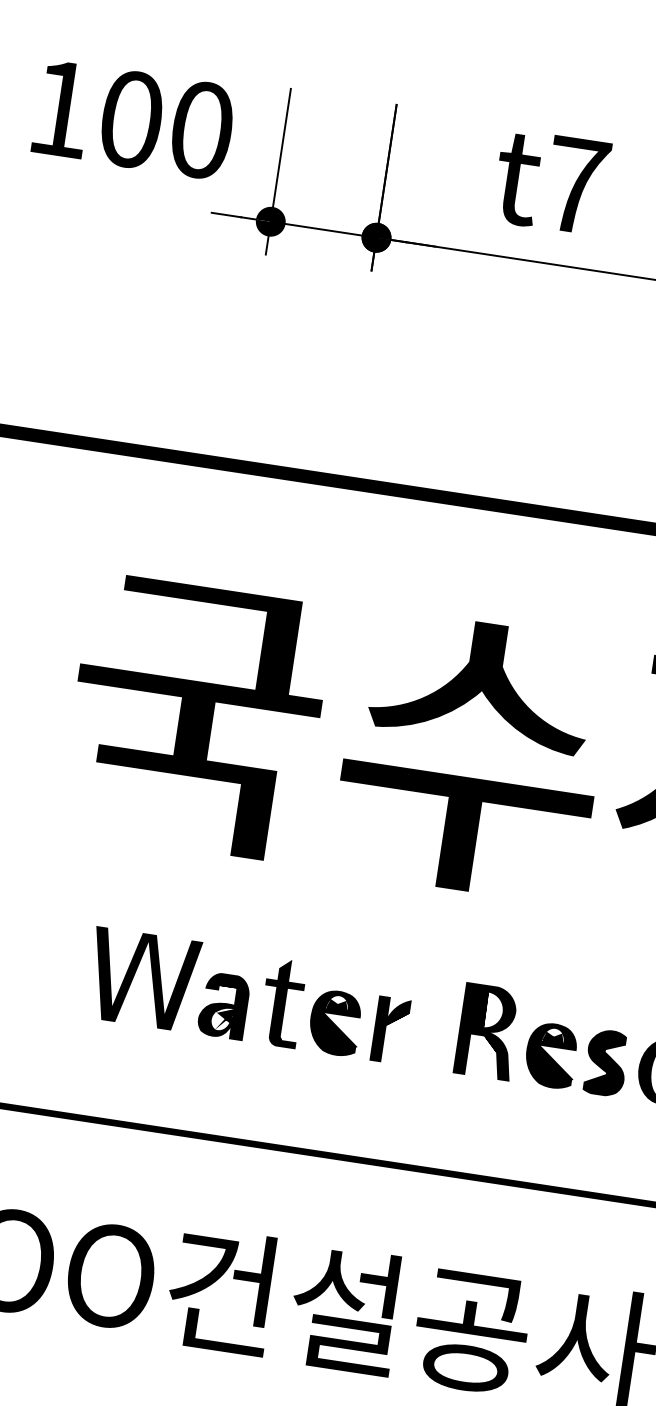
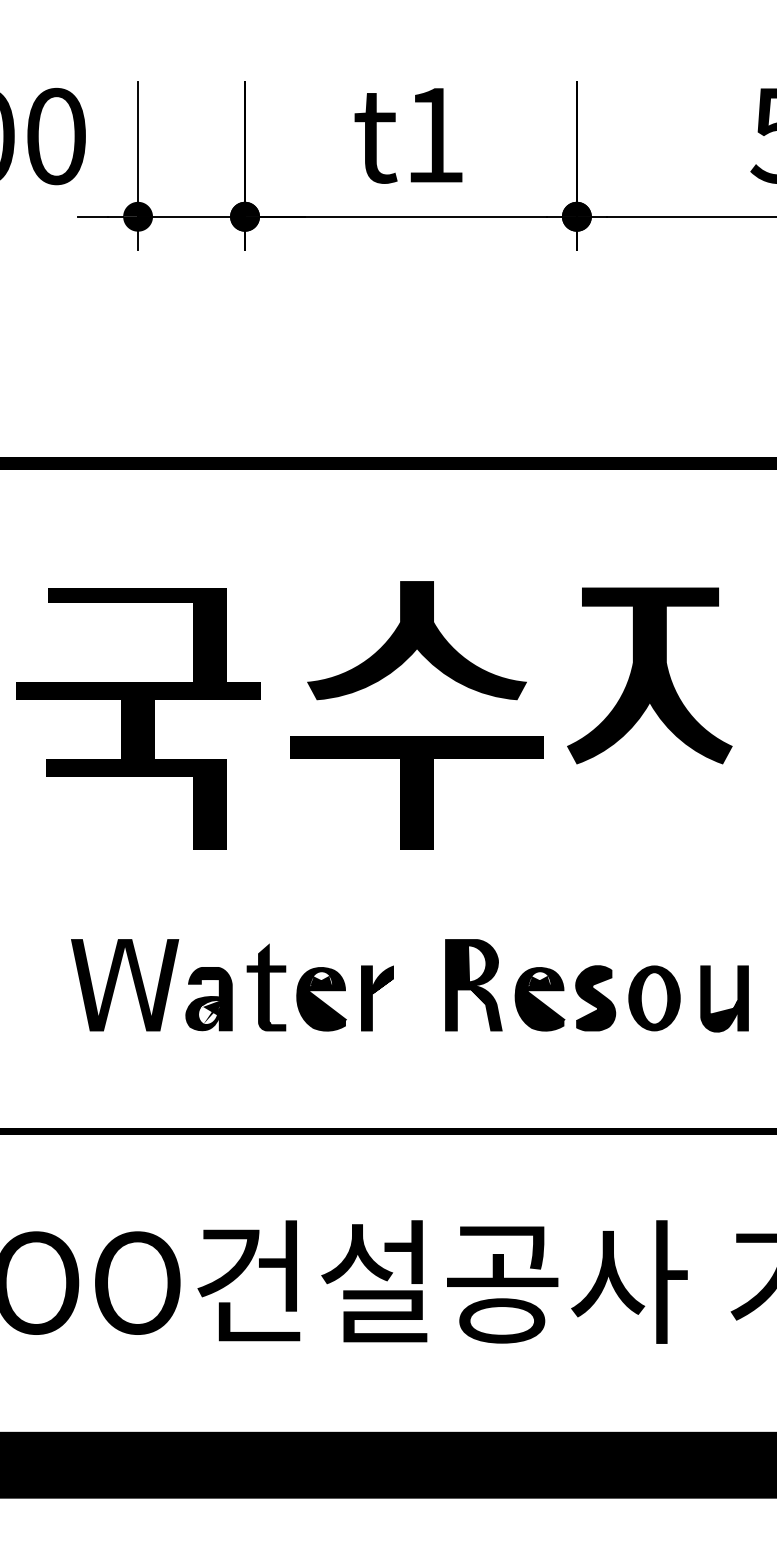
text: (576, 185) -> (434, 135), t7 -> t1

